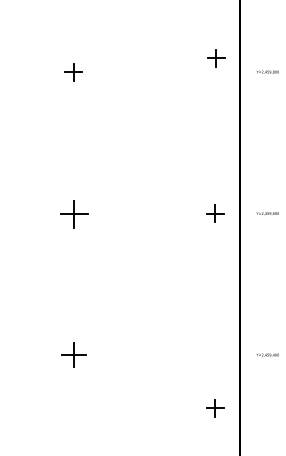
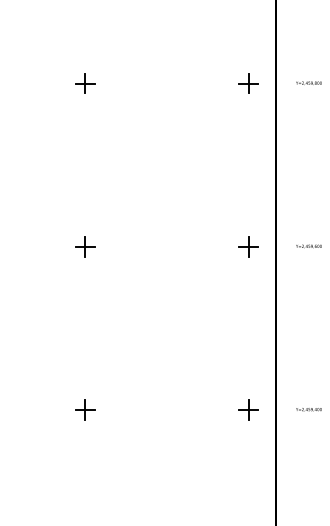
part: (216, 58) -> (248, 83), moved
part: (73, 213) -> (84, 246), size x0.62
part: (73, 355) -> (84, 410), size x0.71
part: (215, 408) -> (248, 410), moved

